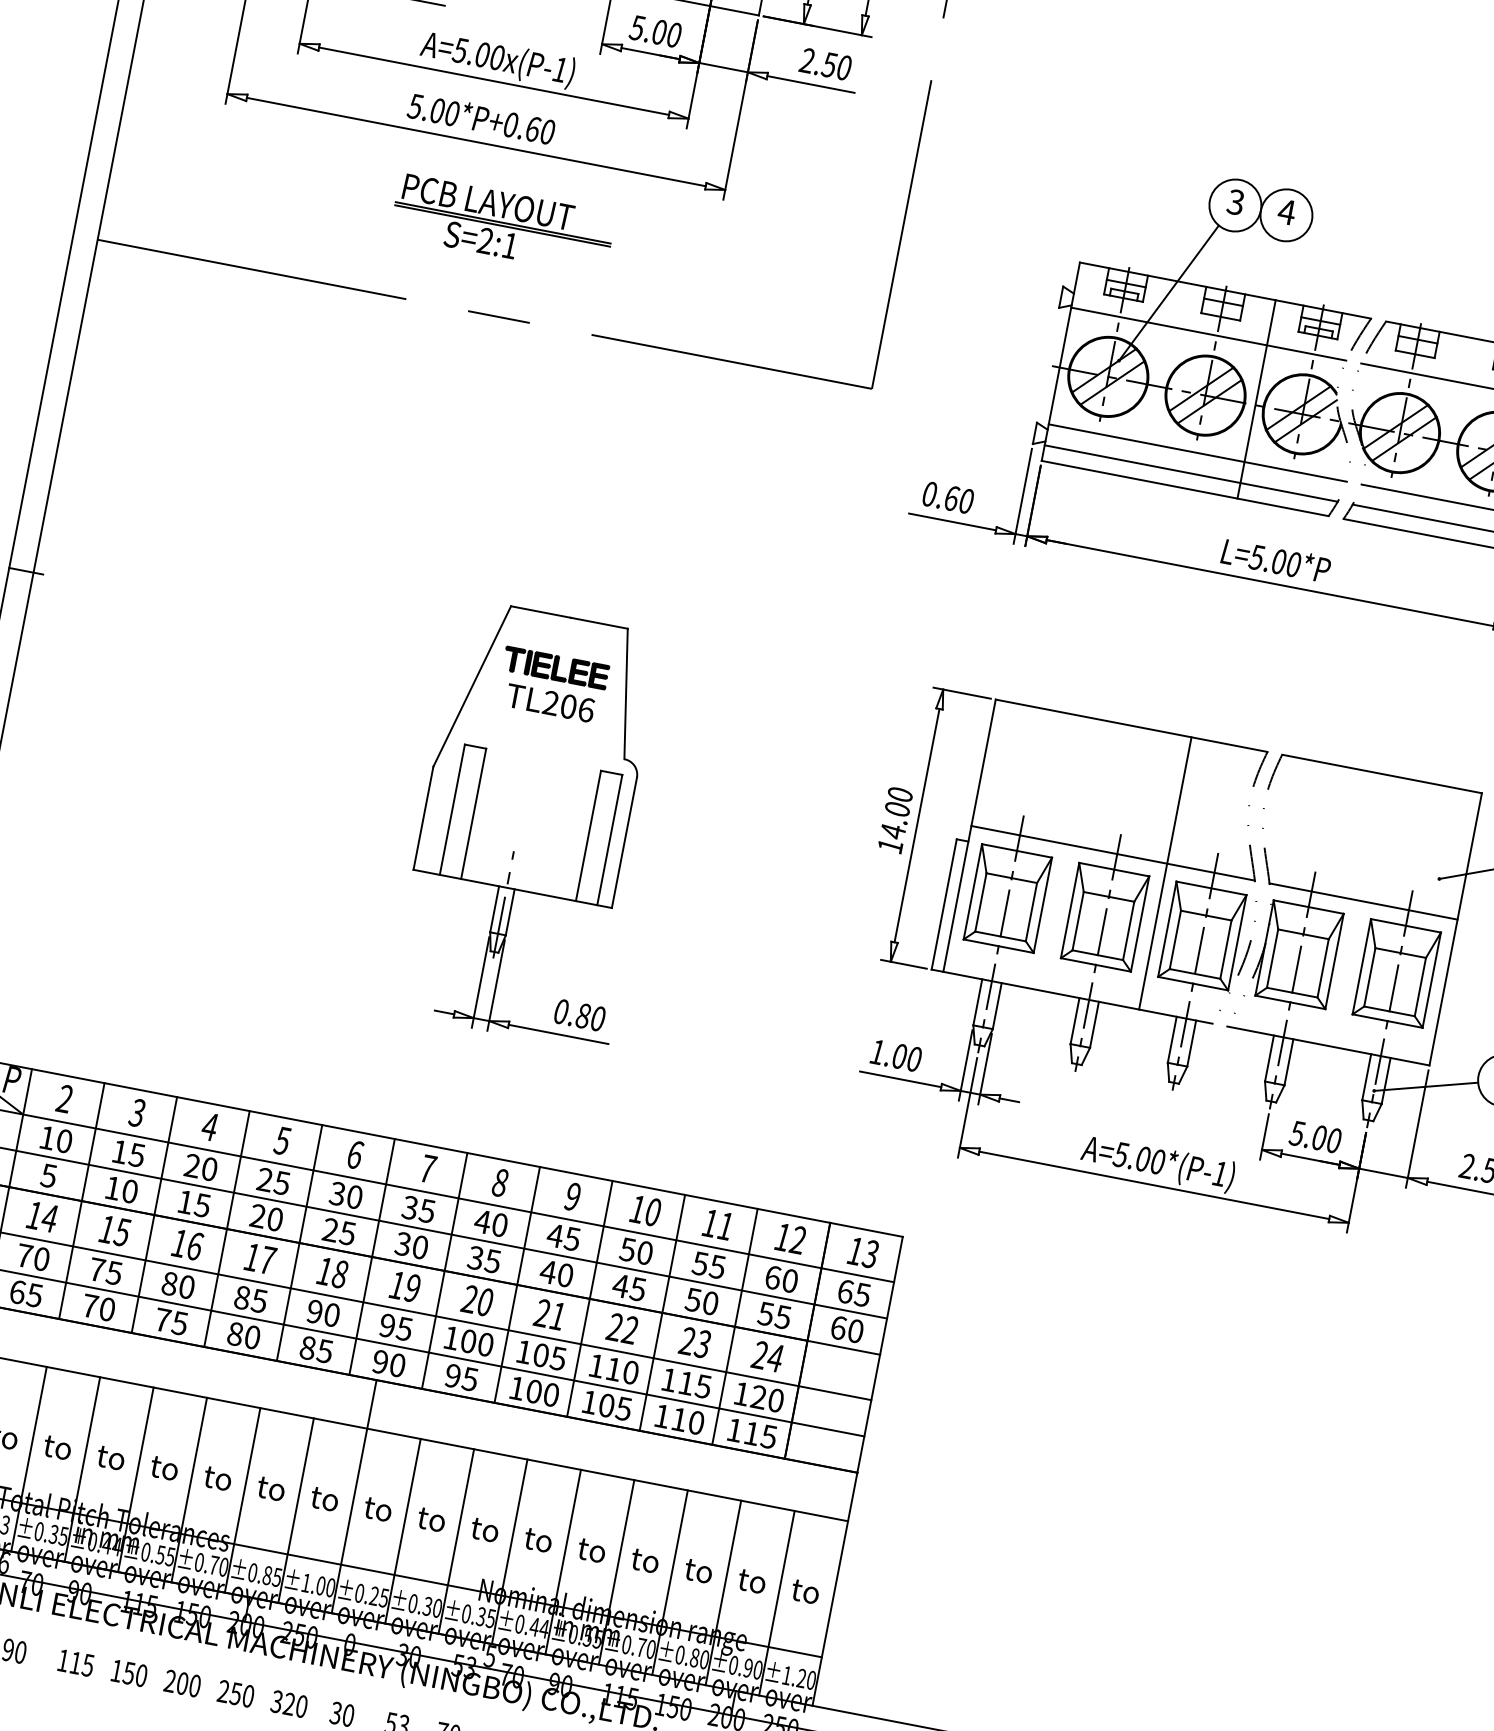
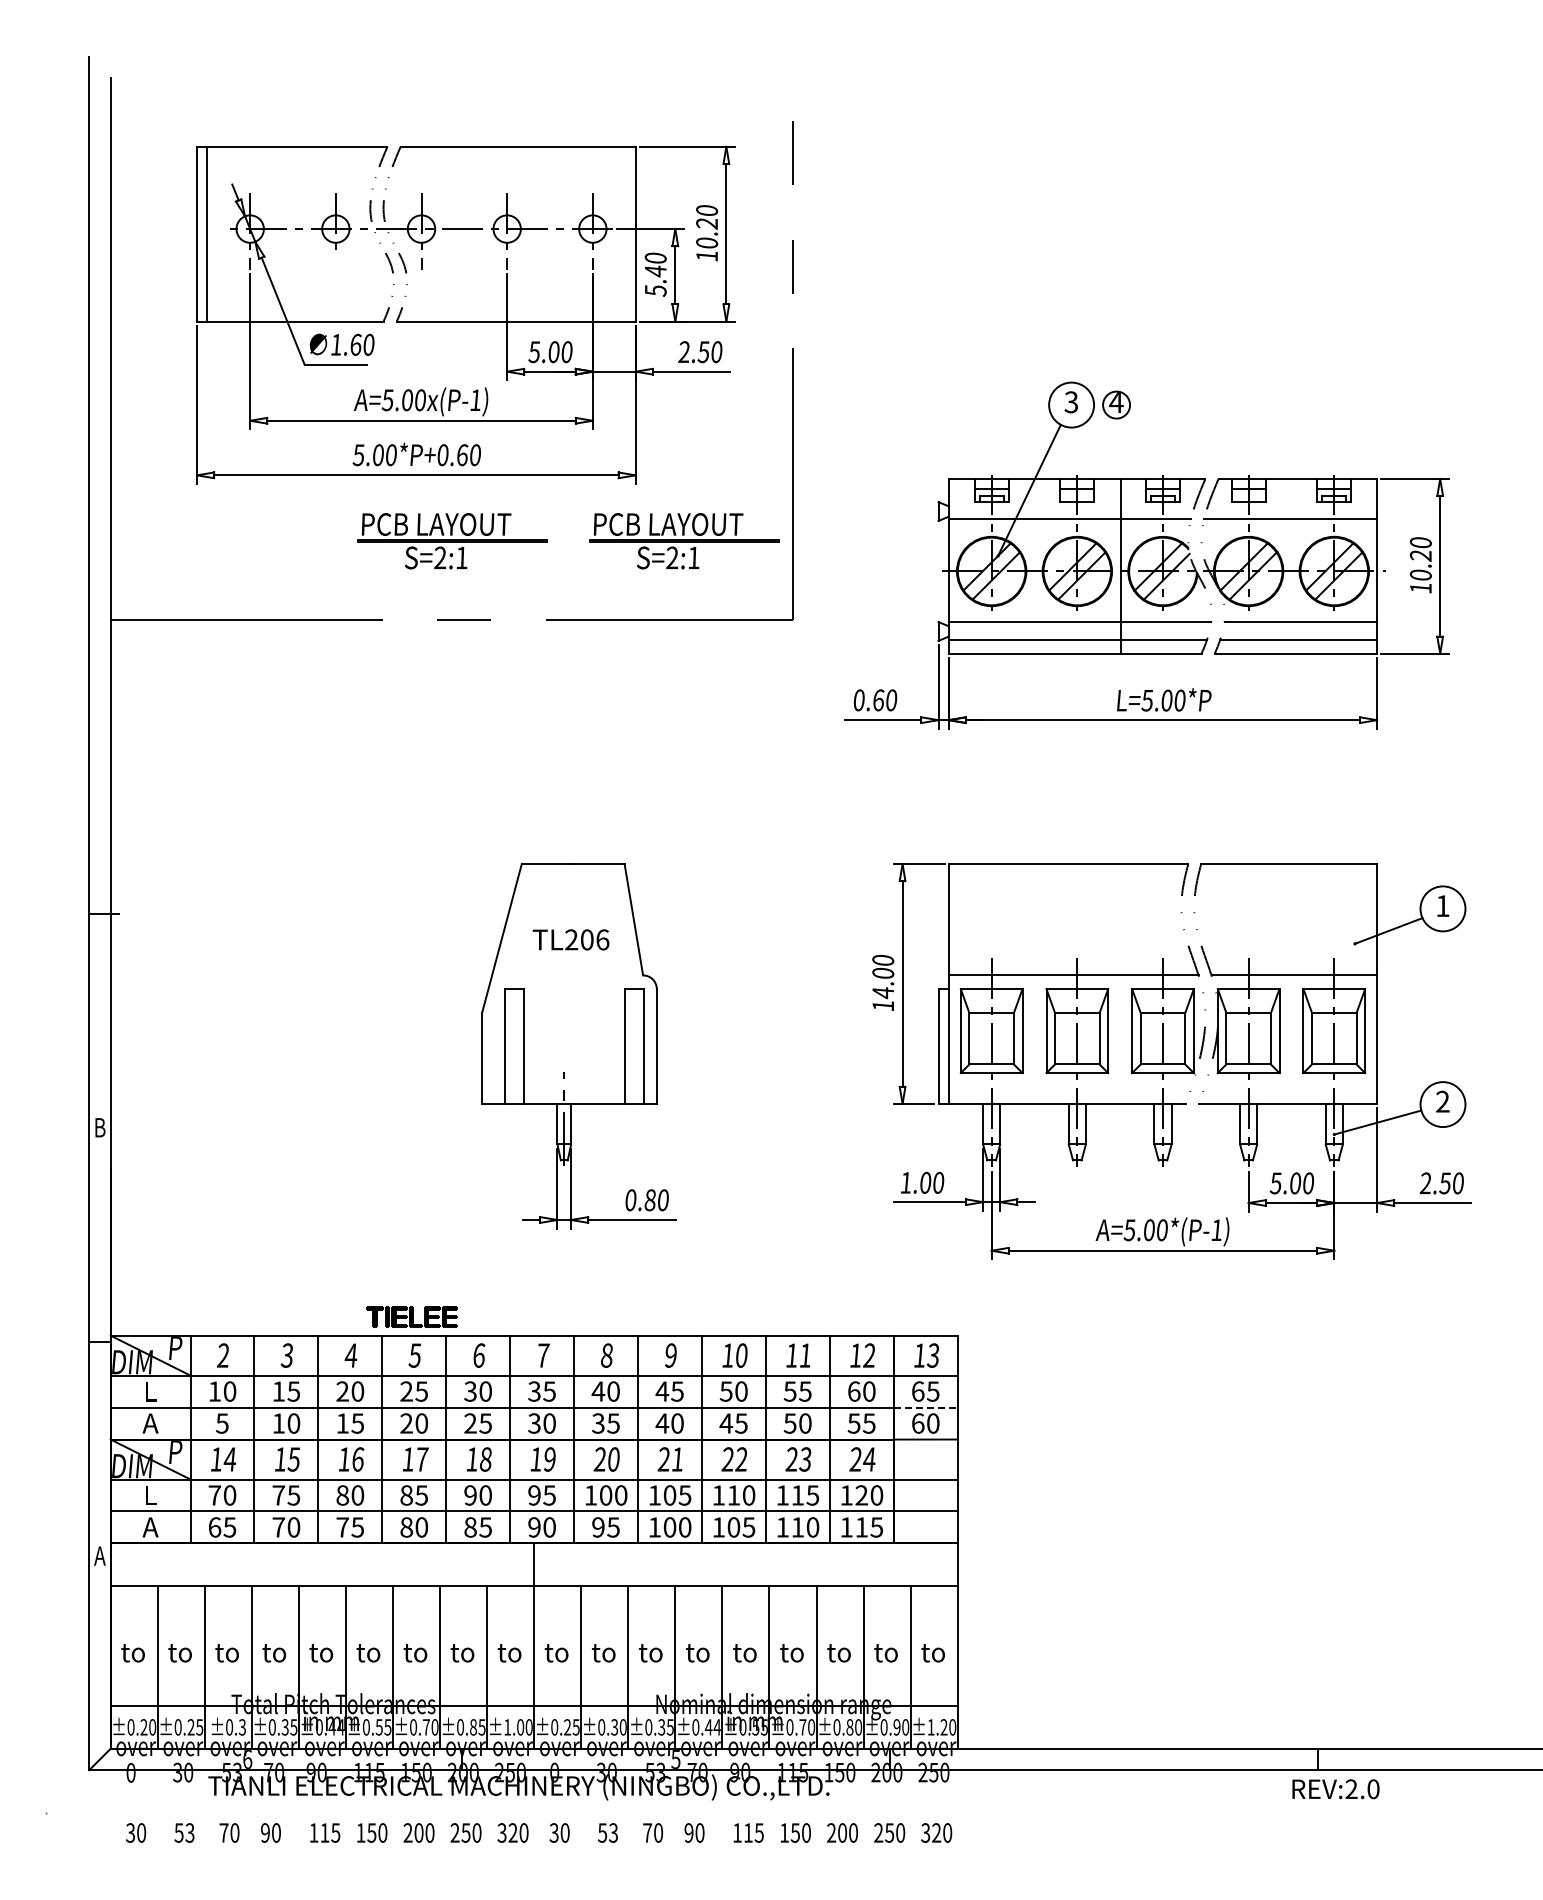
circle: (1286, 214) -> (1116, 404), size x0.6
part: (766, 275) -> (684, 541), added
part: (555, 667) -> (411, 1316), moved
line: (1165, 872) -> (1121, 983), removed
line: (850, 1311) -> (925, 1407), solid -> dashed

